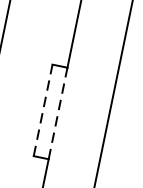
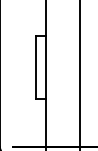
line: (43, 108) -> (35, 66), dashed -> solid
line: (57, 111) -> (45, 66), dashed -> solid

